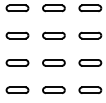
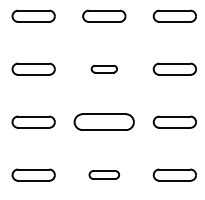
part: (53, 35) -> (103, 68), size x0.6
part: (53, 62) -> (103, 121), size x1.4
part: (53, 89) -> (103, 173), size x0.7

